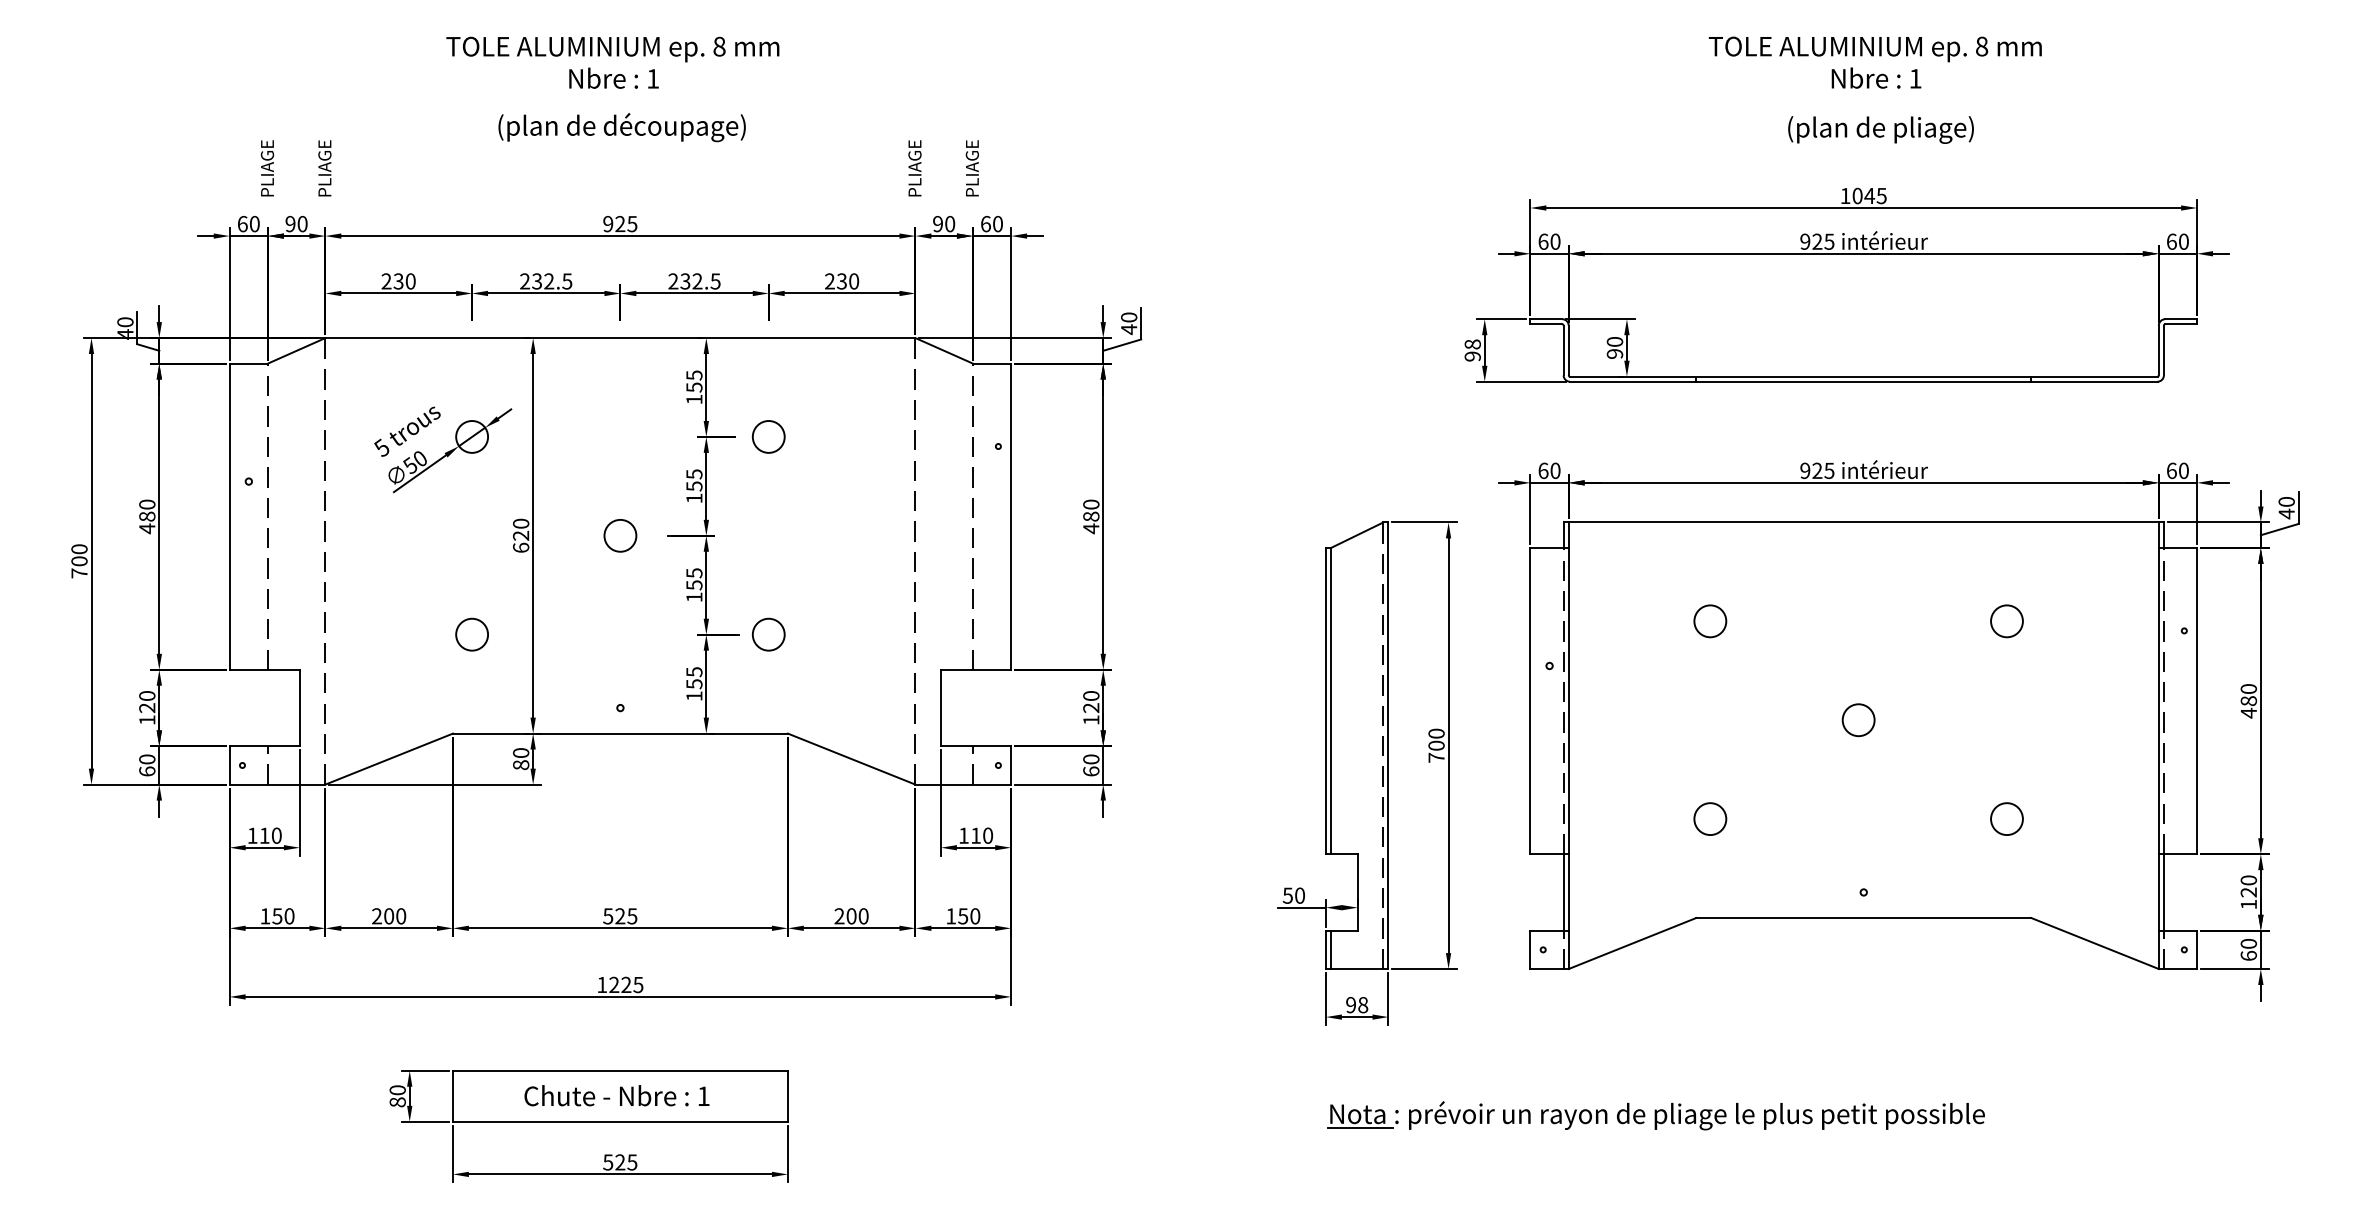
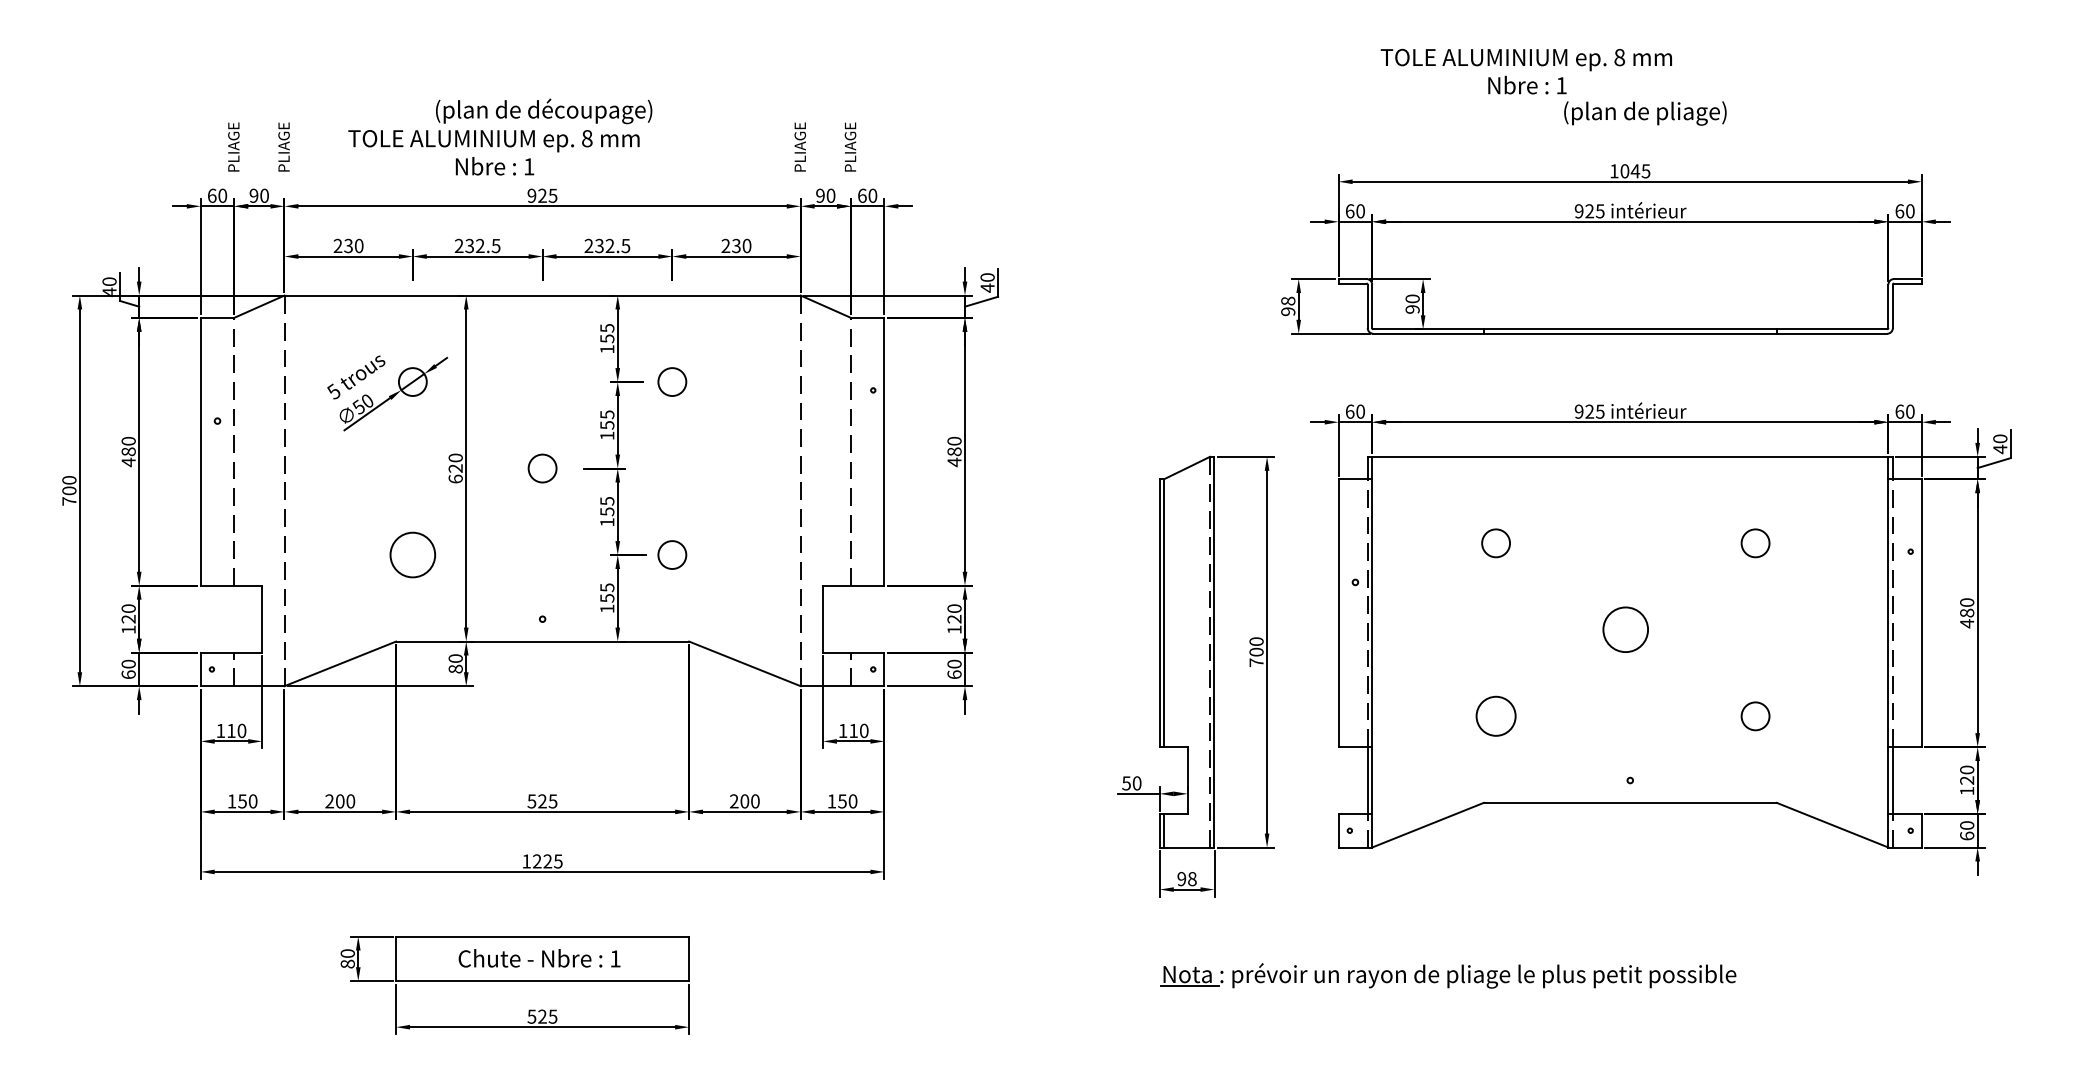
text: (612, 62) -> (493, 152), moved
text: (1874, 62) -> (1525, 71), moved
circle: (471, 635) -> (412, 555), size x1.6
circle: (1858, 719) -> (1625, 629), size x1.6
circle: (1709, 819) -> (1495, 716), size x1.4

